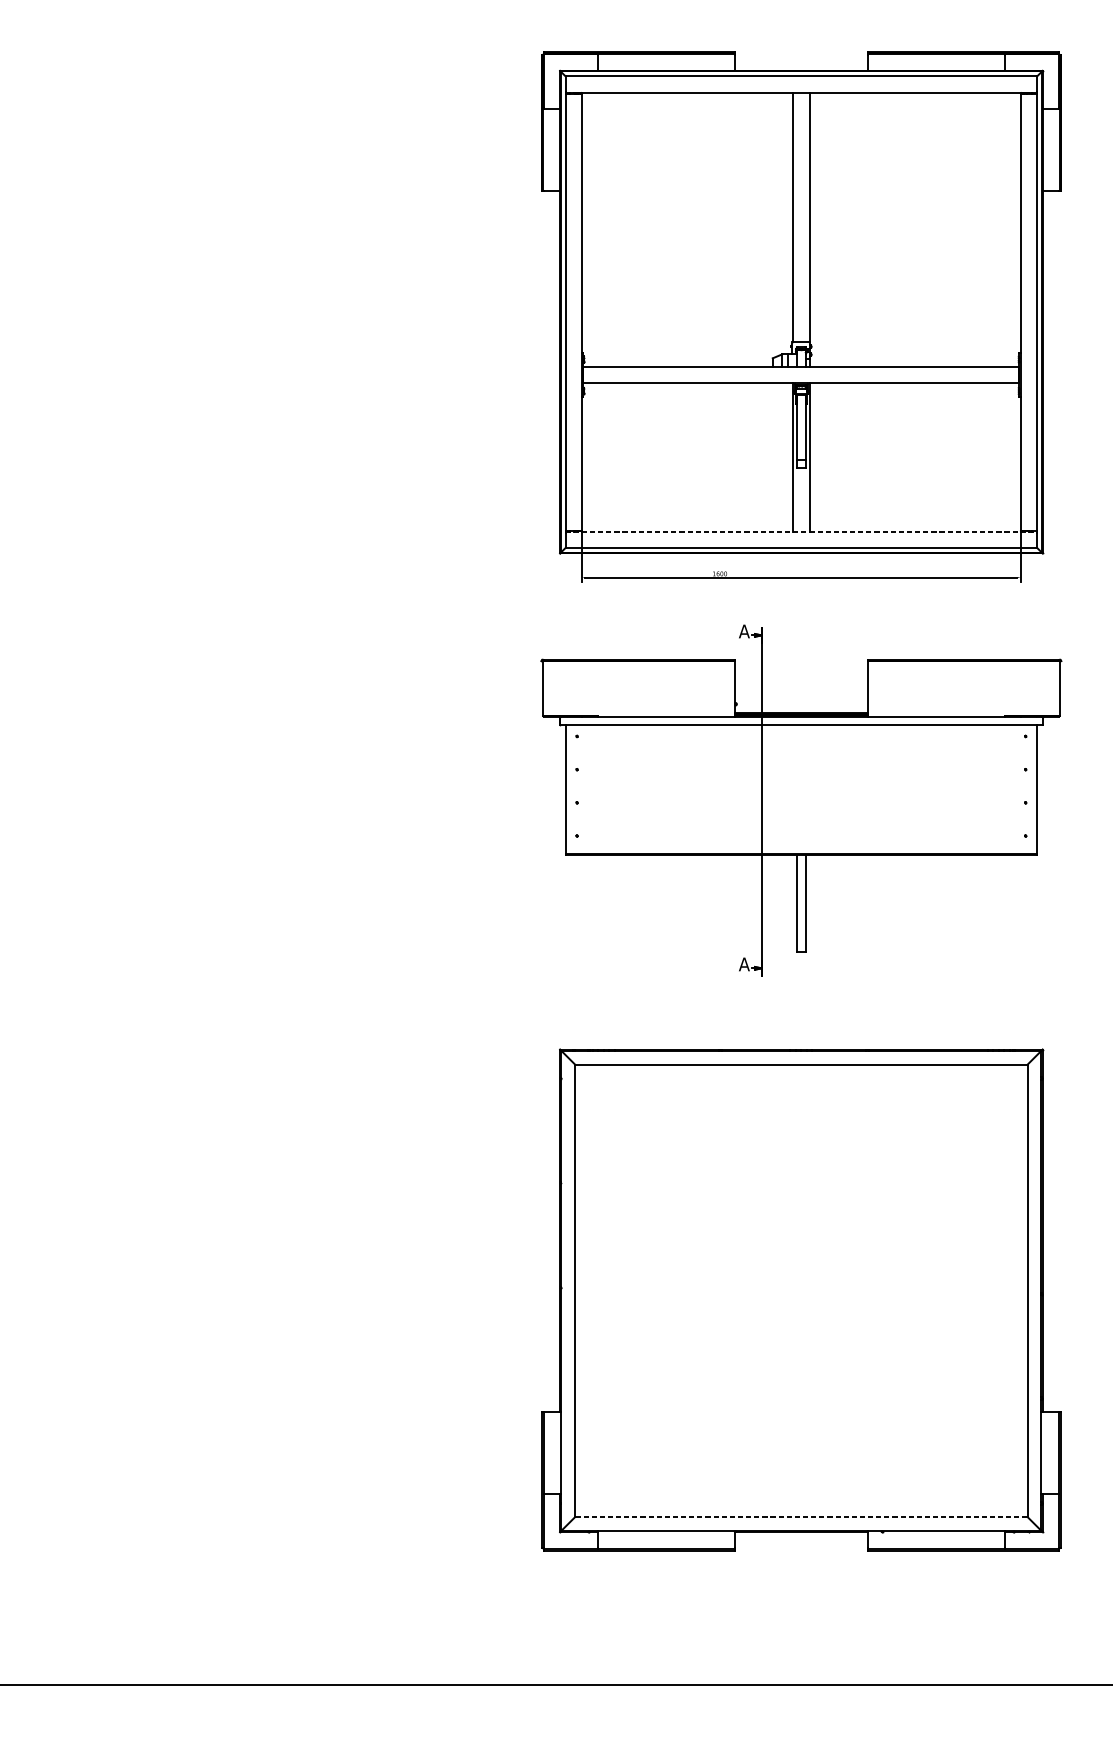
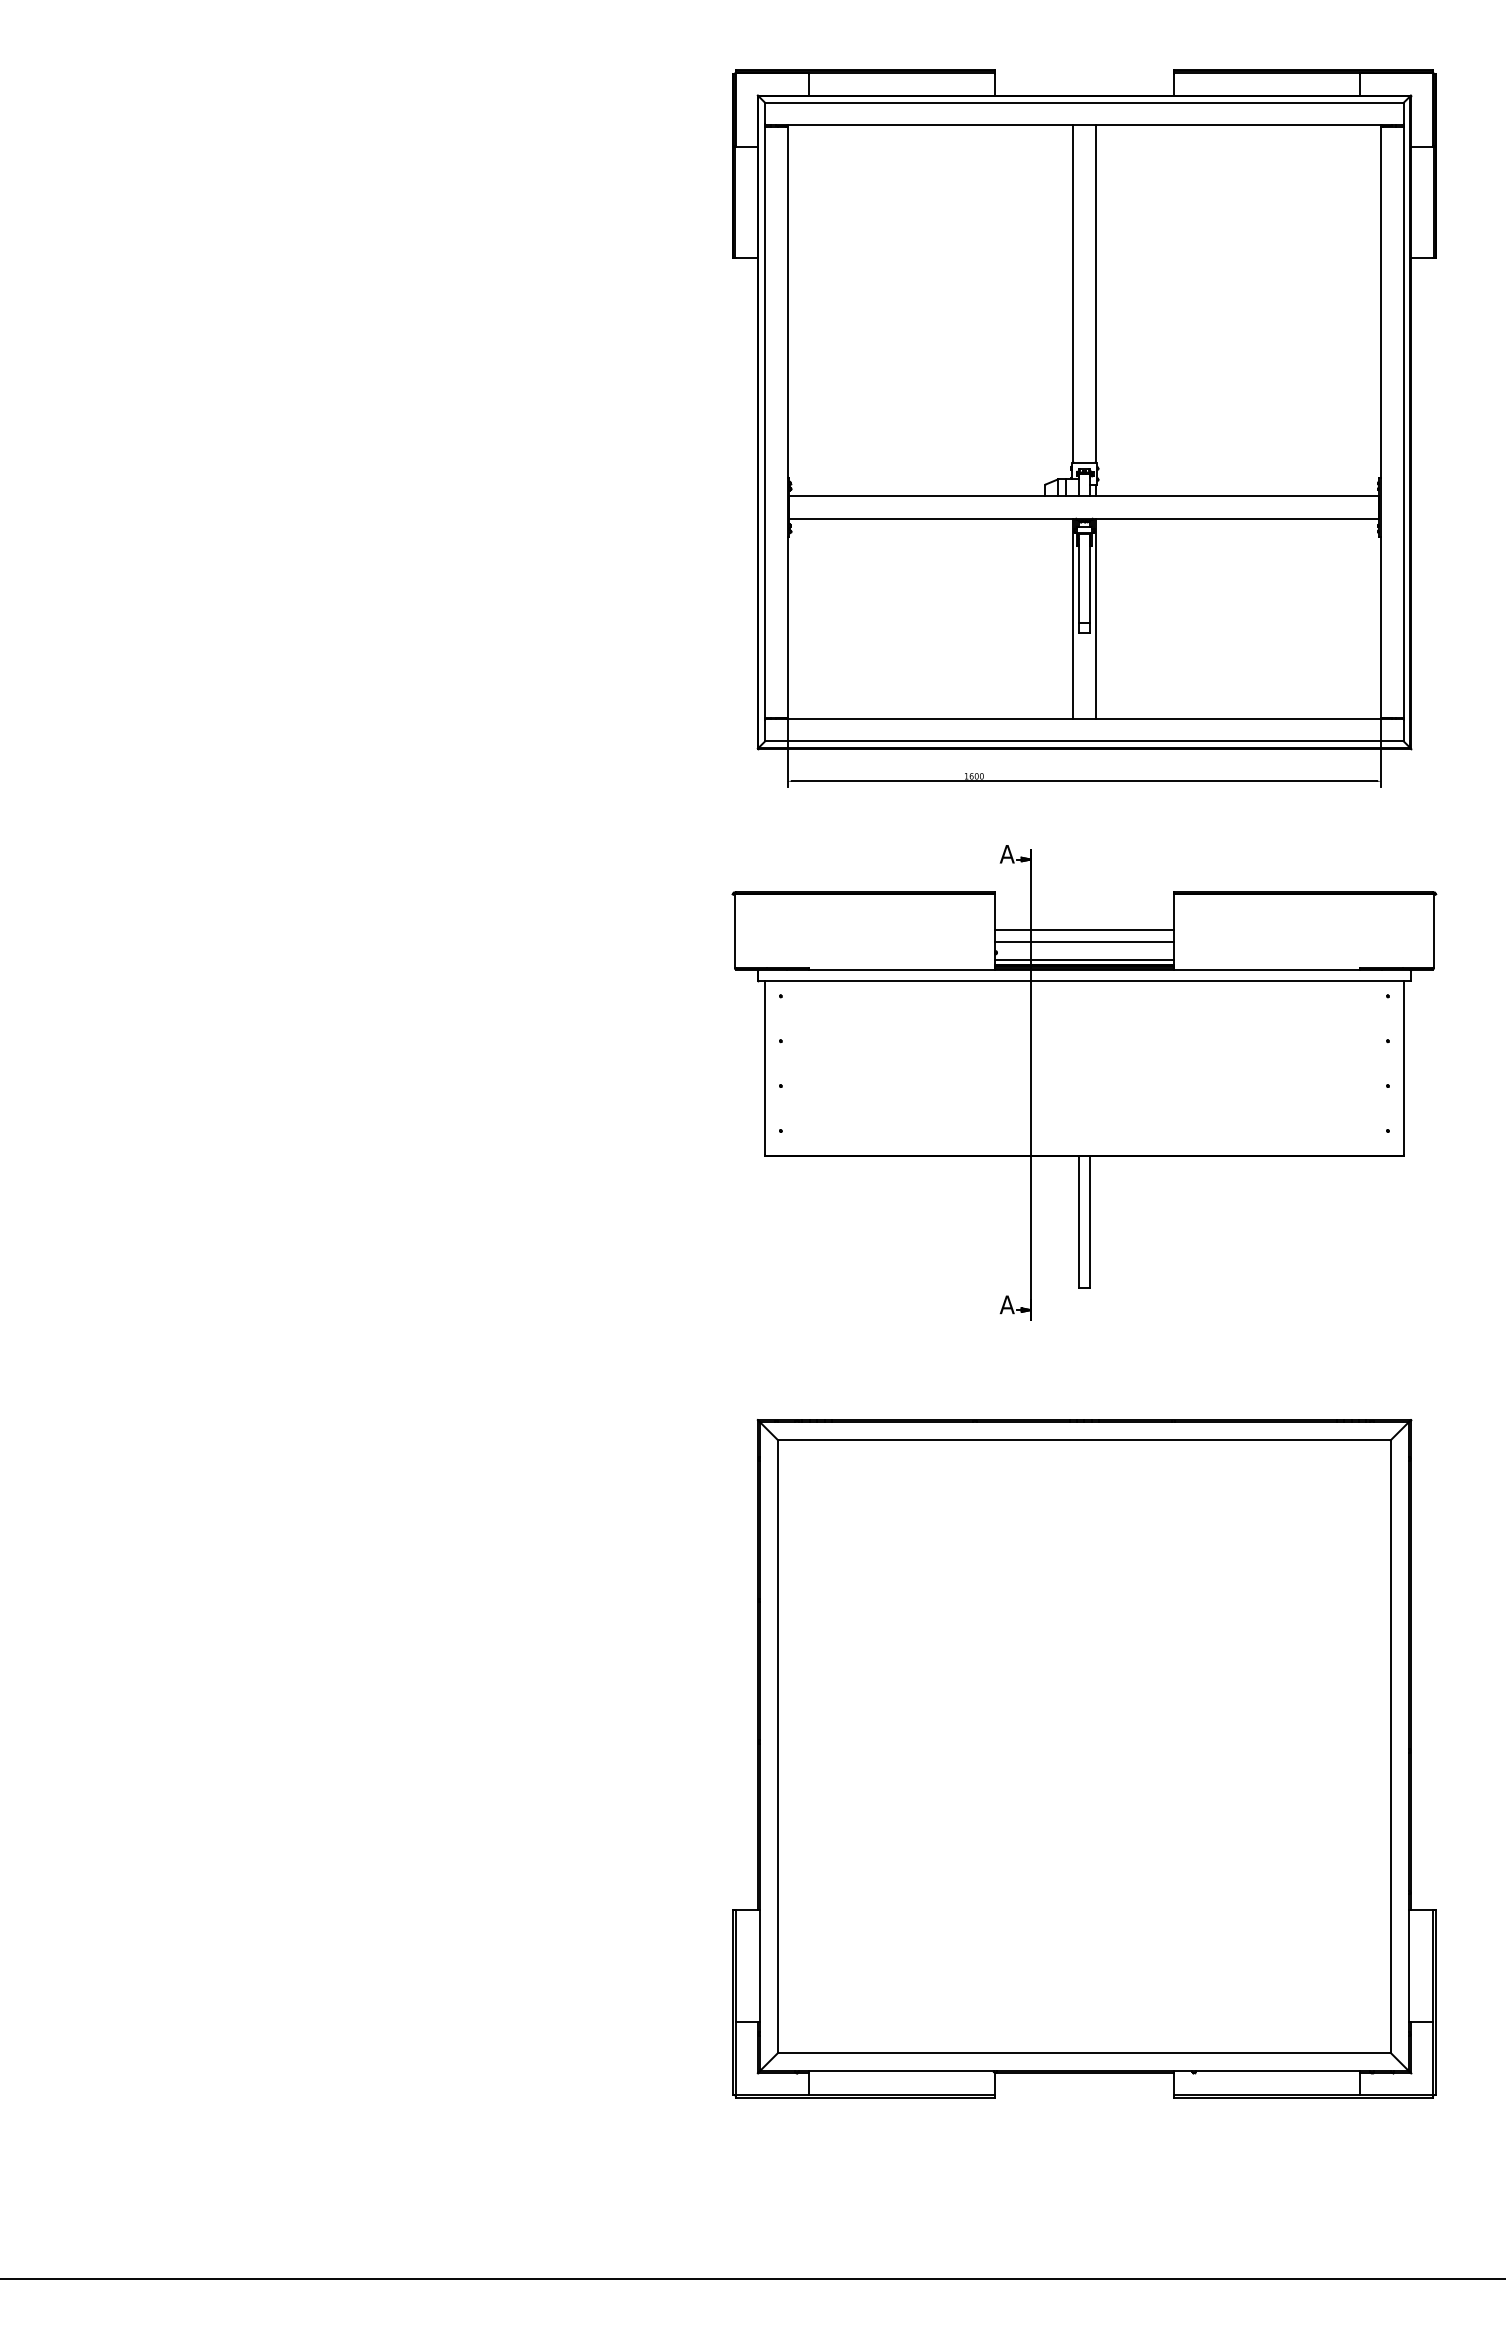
line: (801, 531) -> (1084, 718), dashed -> solid
line: (801, 687) -> (1084, 929), added
line: (801, 695) -> (1084, 941), added
line: (801, 710) -> (1084, 960), added
line: (800, 1516) -> (1083, 2052), dashed -> solid

